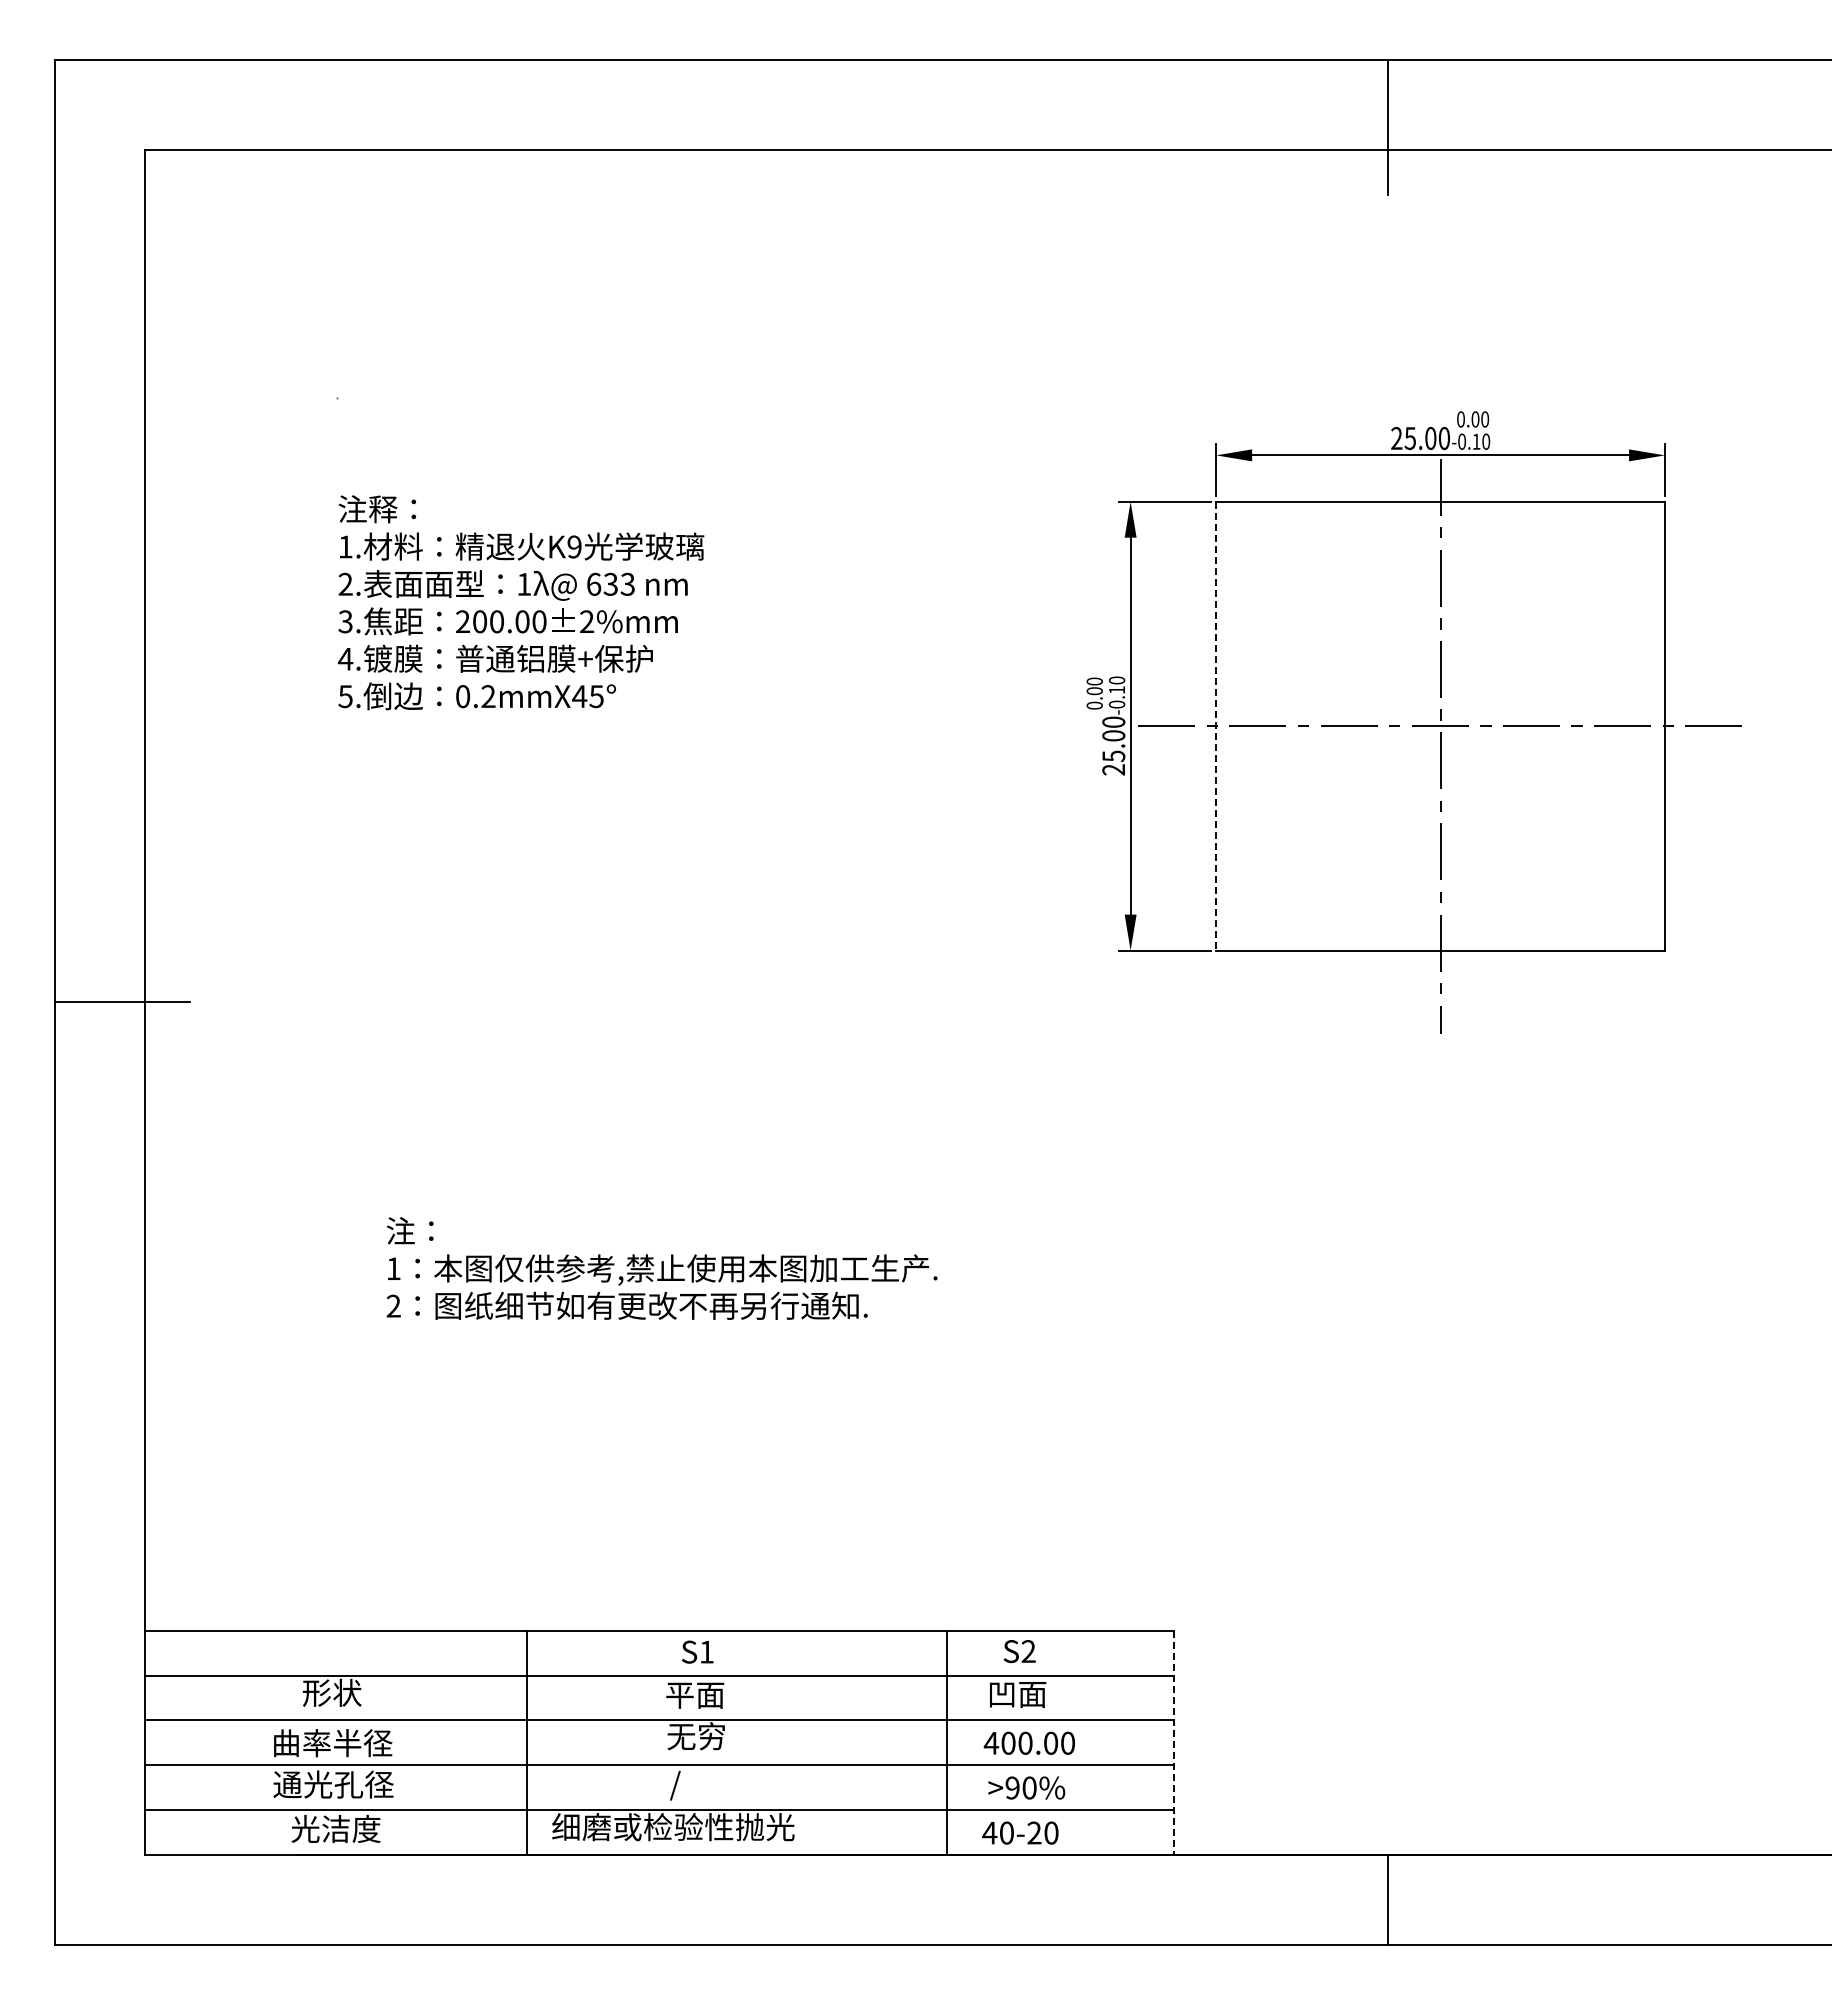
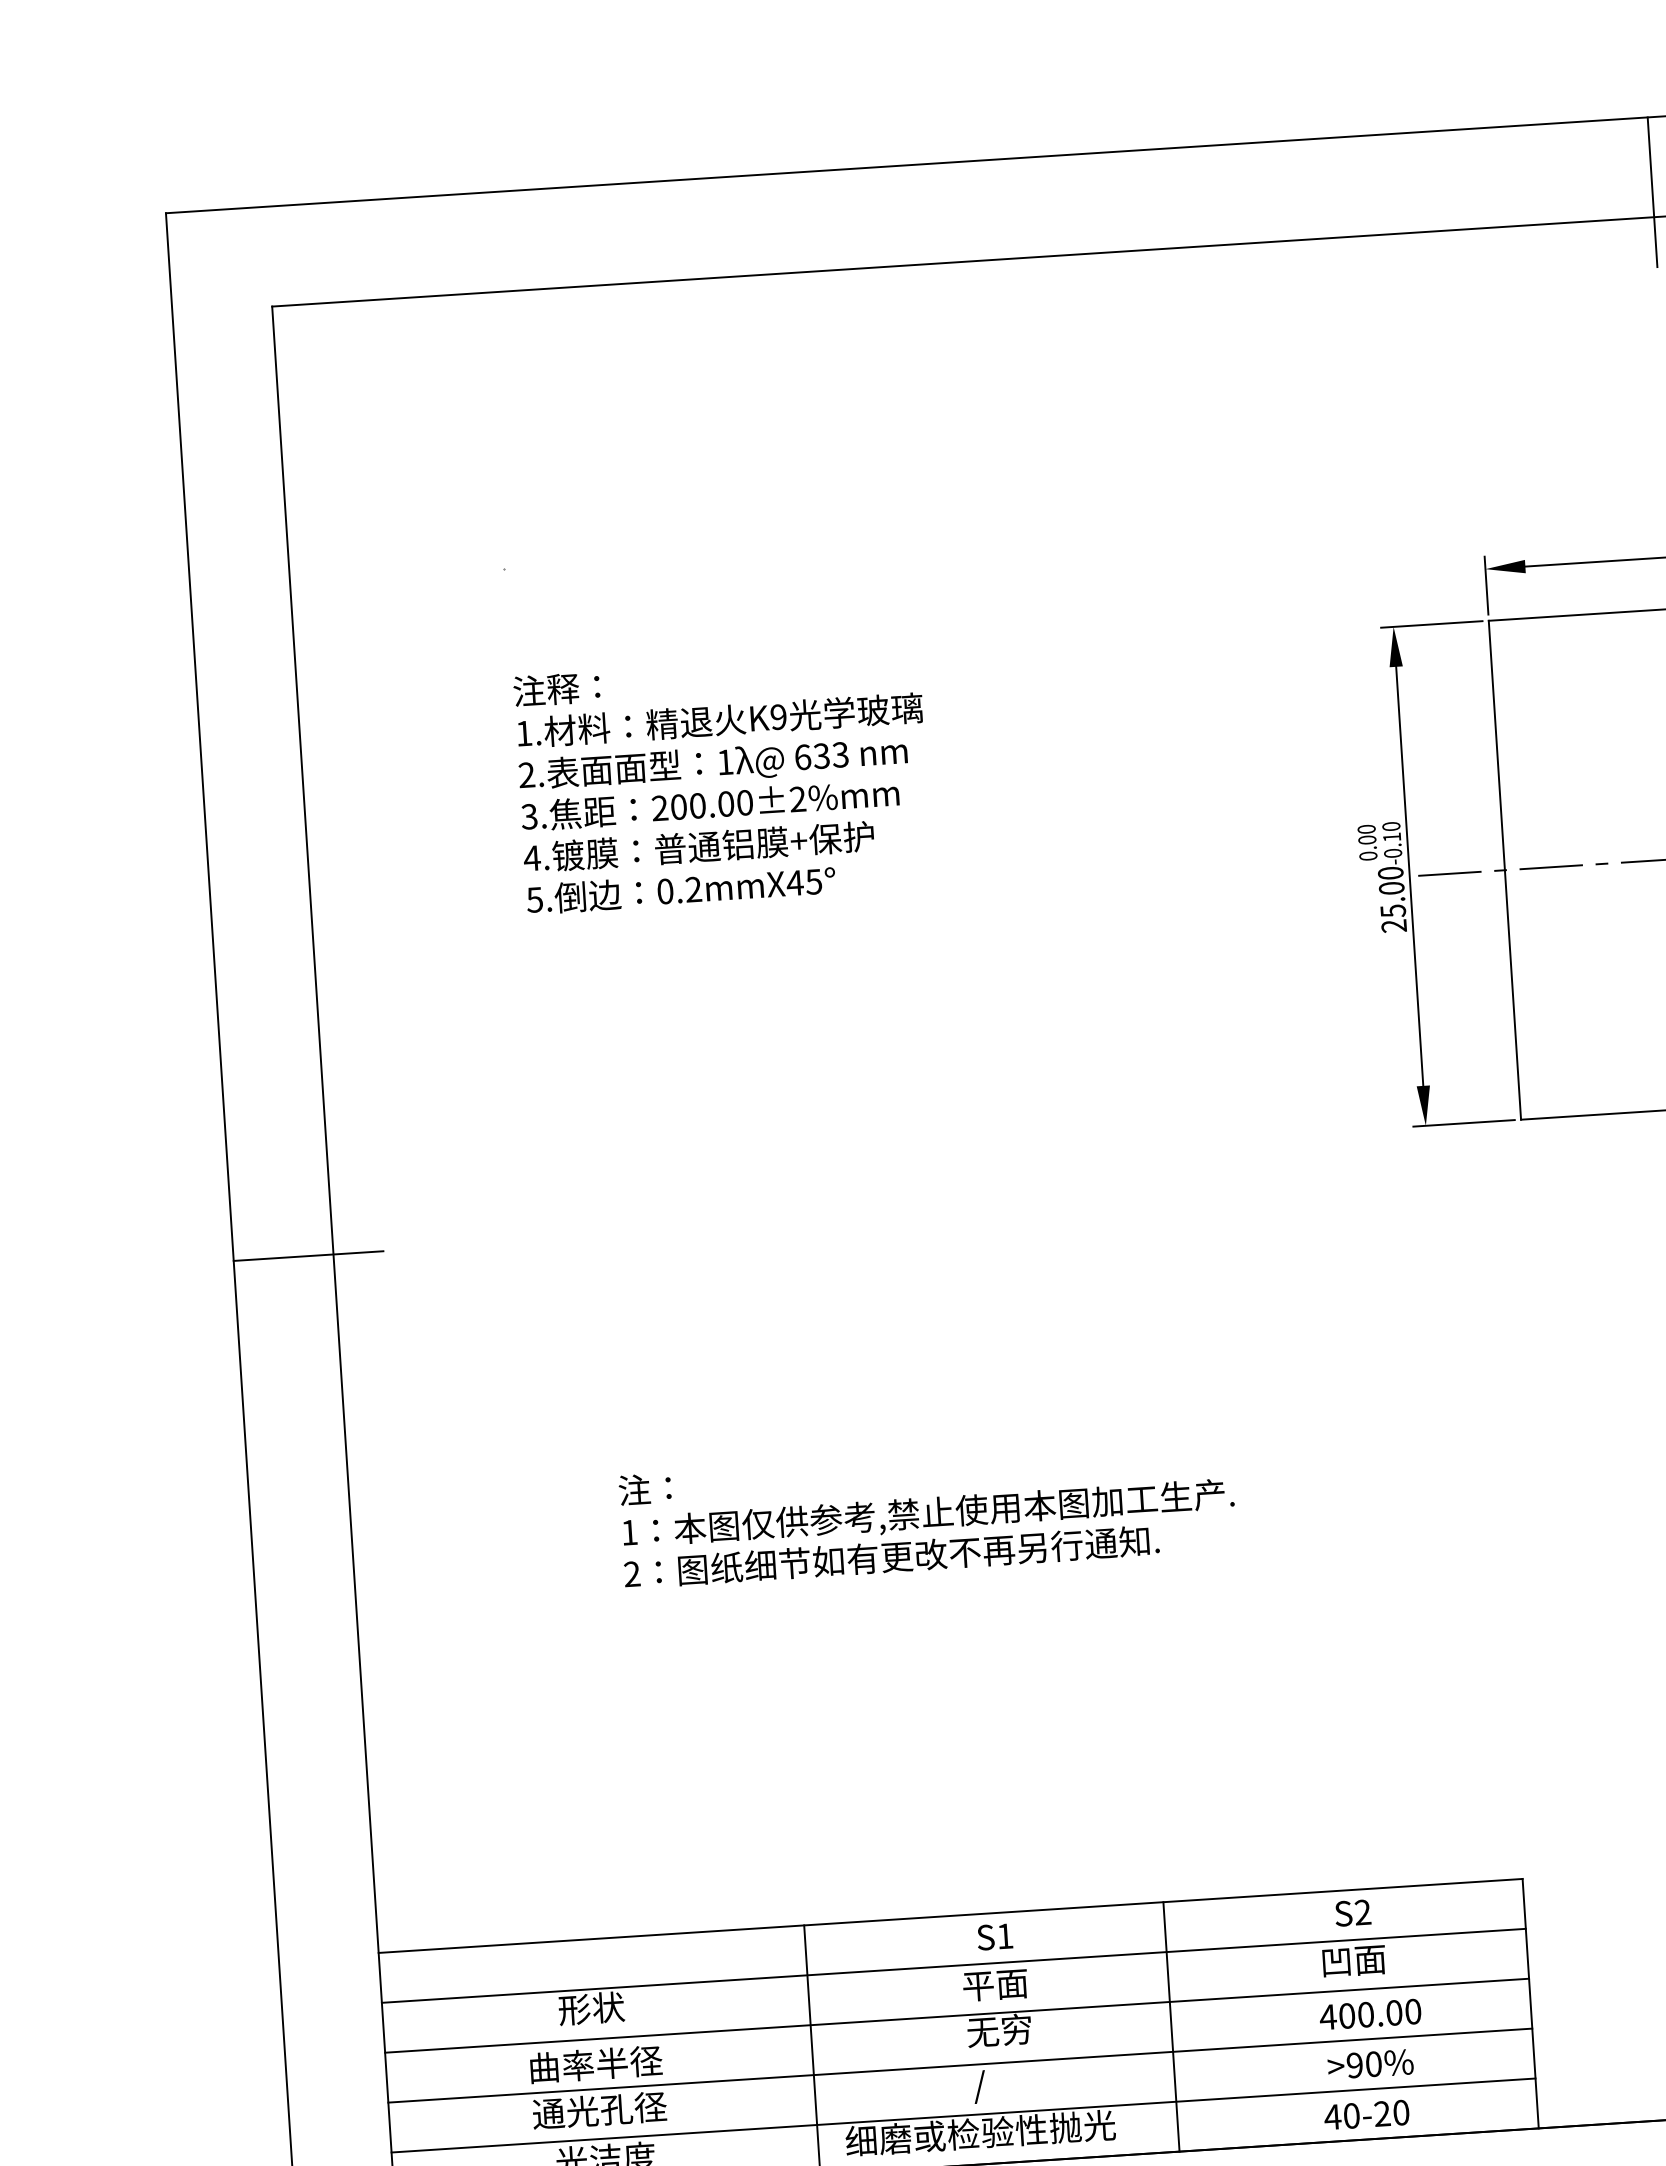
line: (1216, 726) -> (1505, 870), dashed -> solid
line: (946, 1742) -> (1171, 2026), moved
line: (1173, 1743) -> (1530, 2004), dashed -> solid

